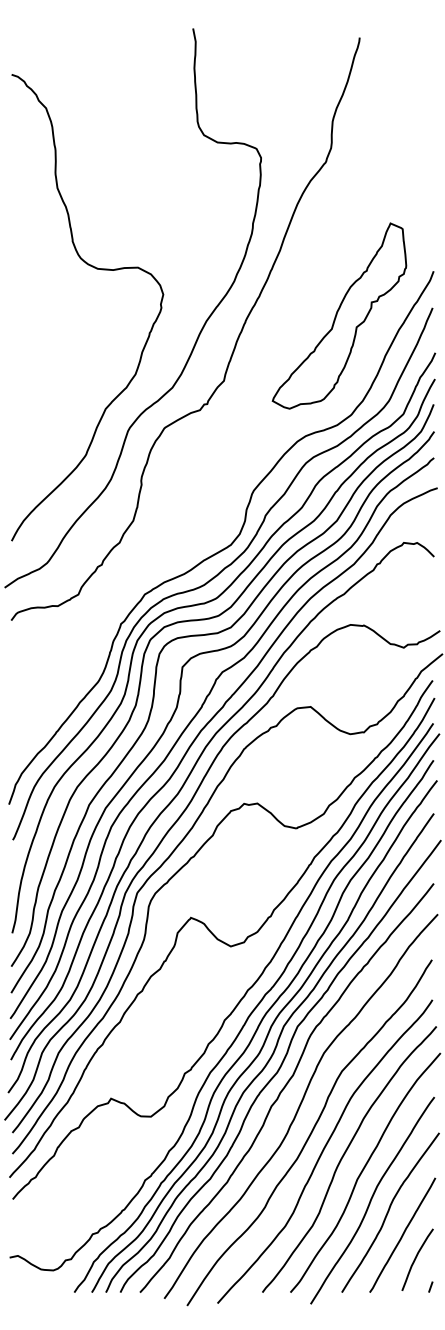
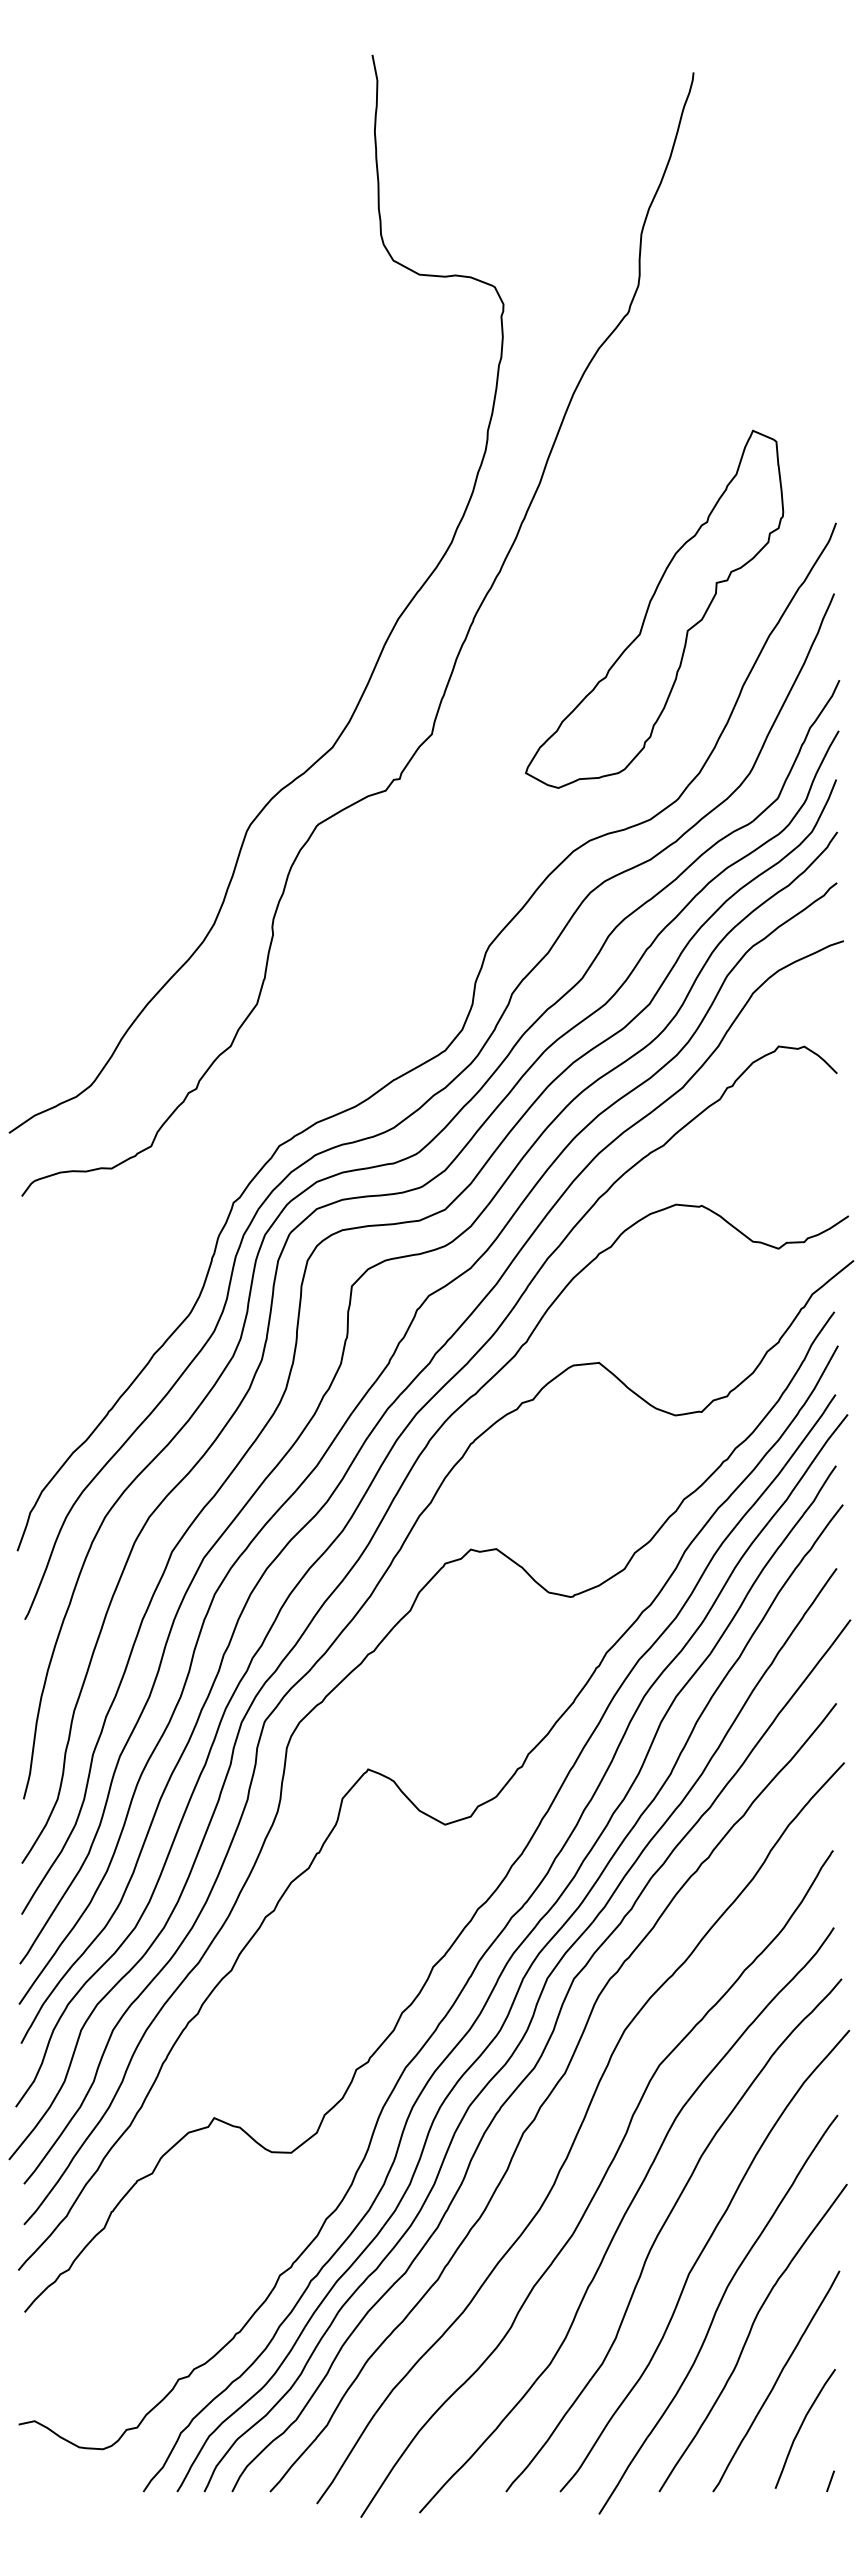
curve: (96, 269) -> (186, 519), removed

